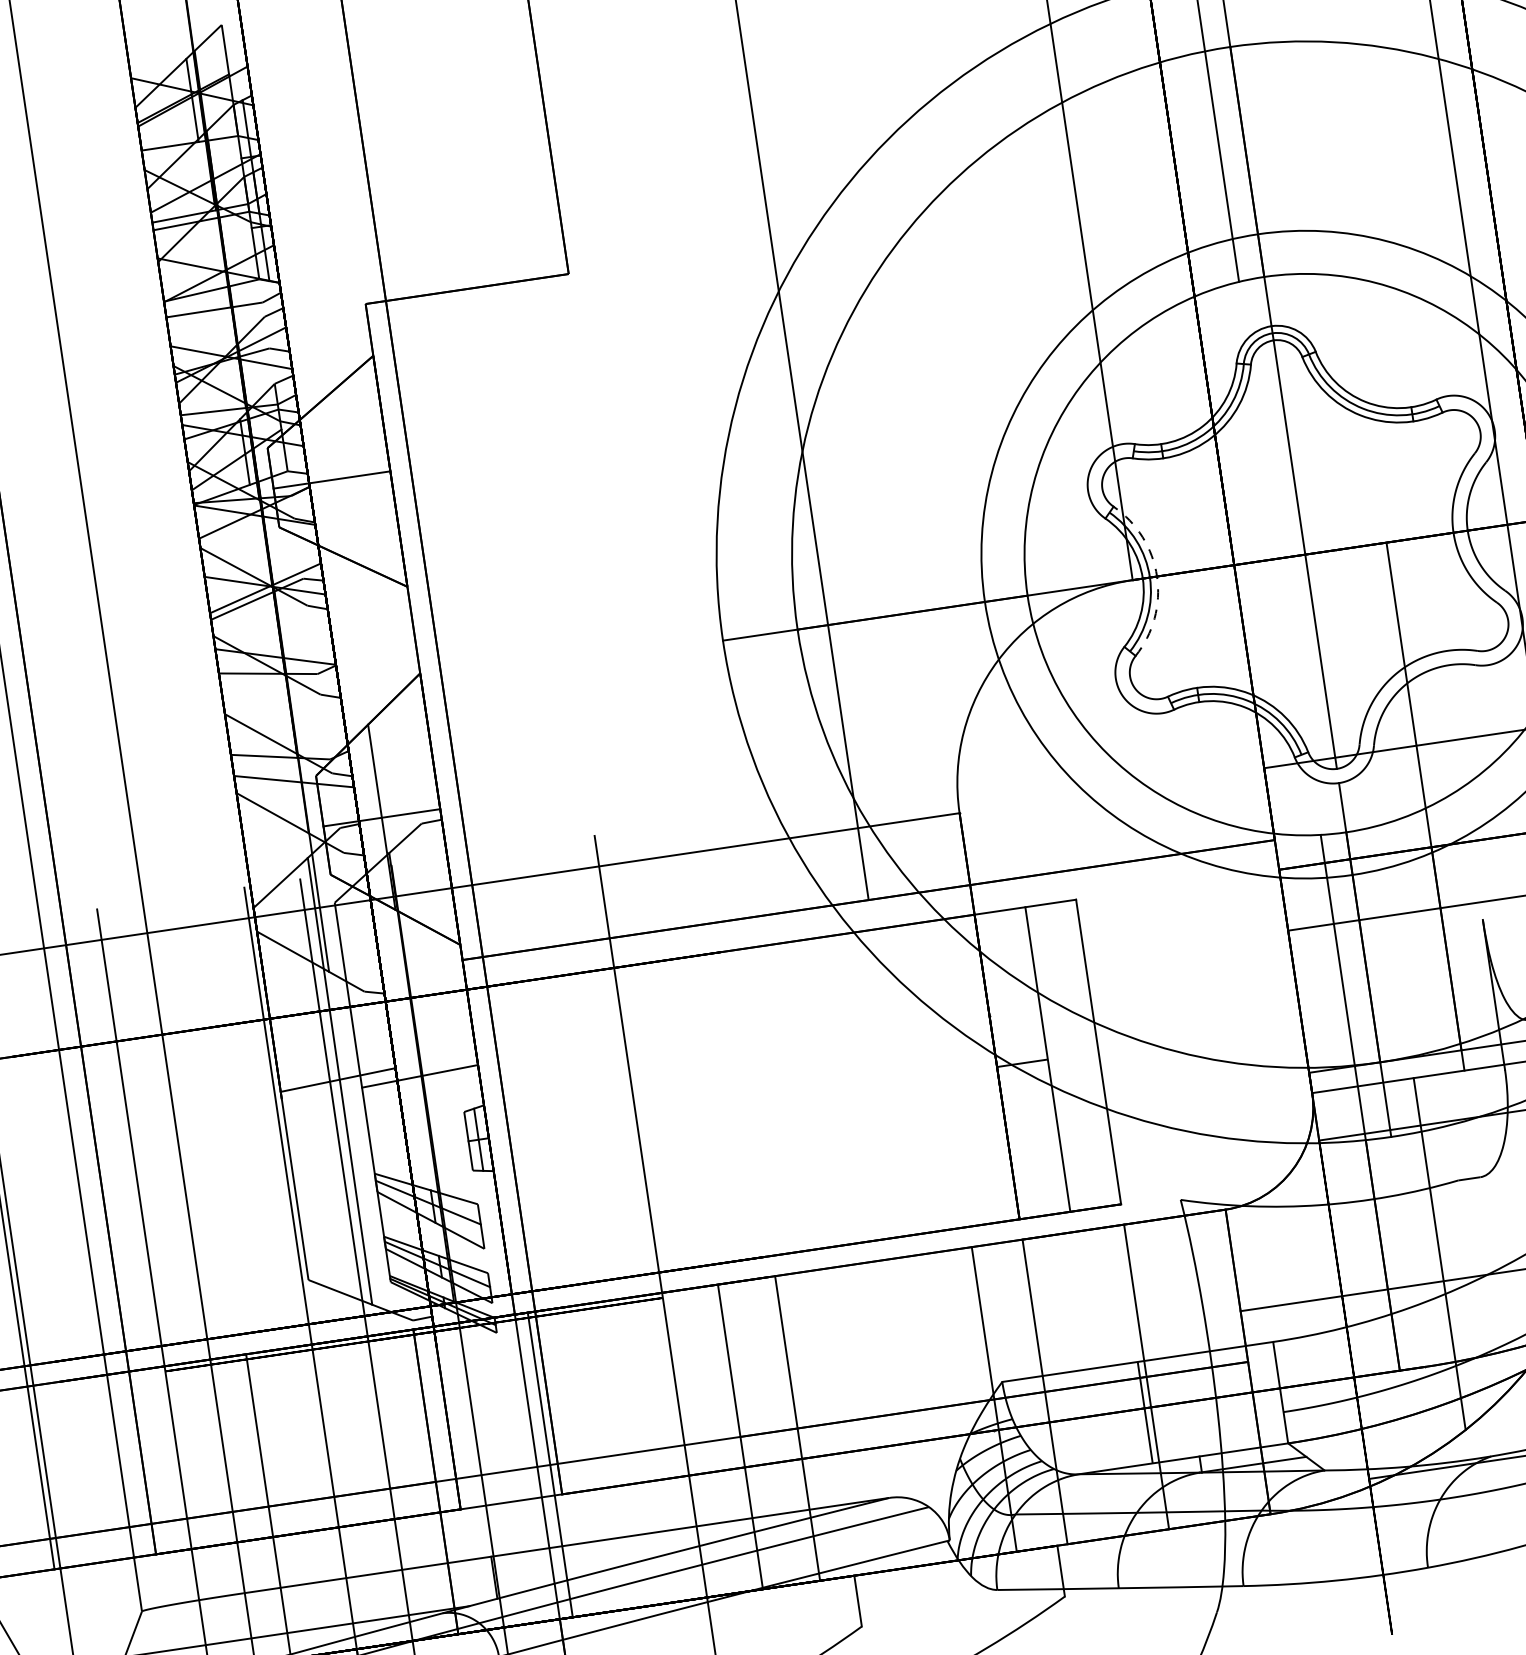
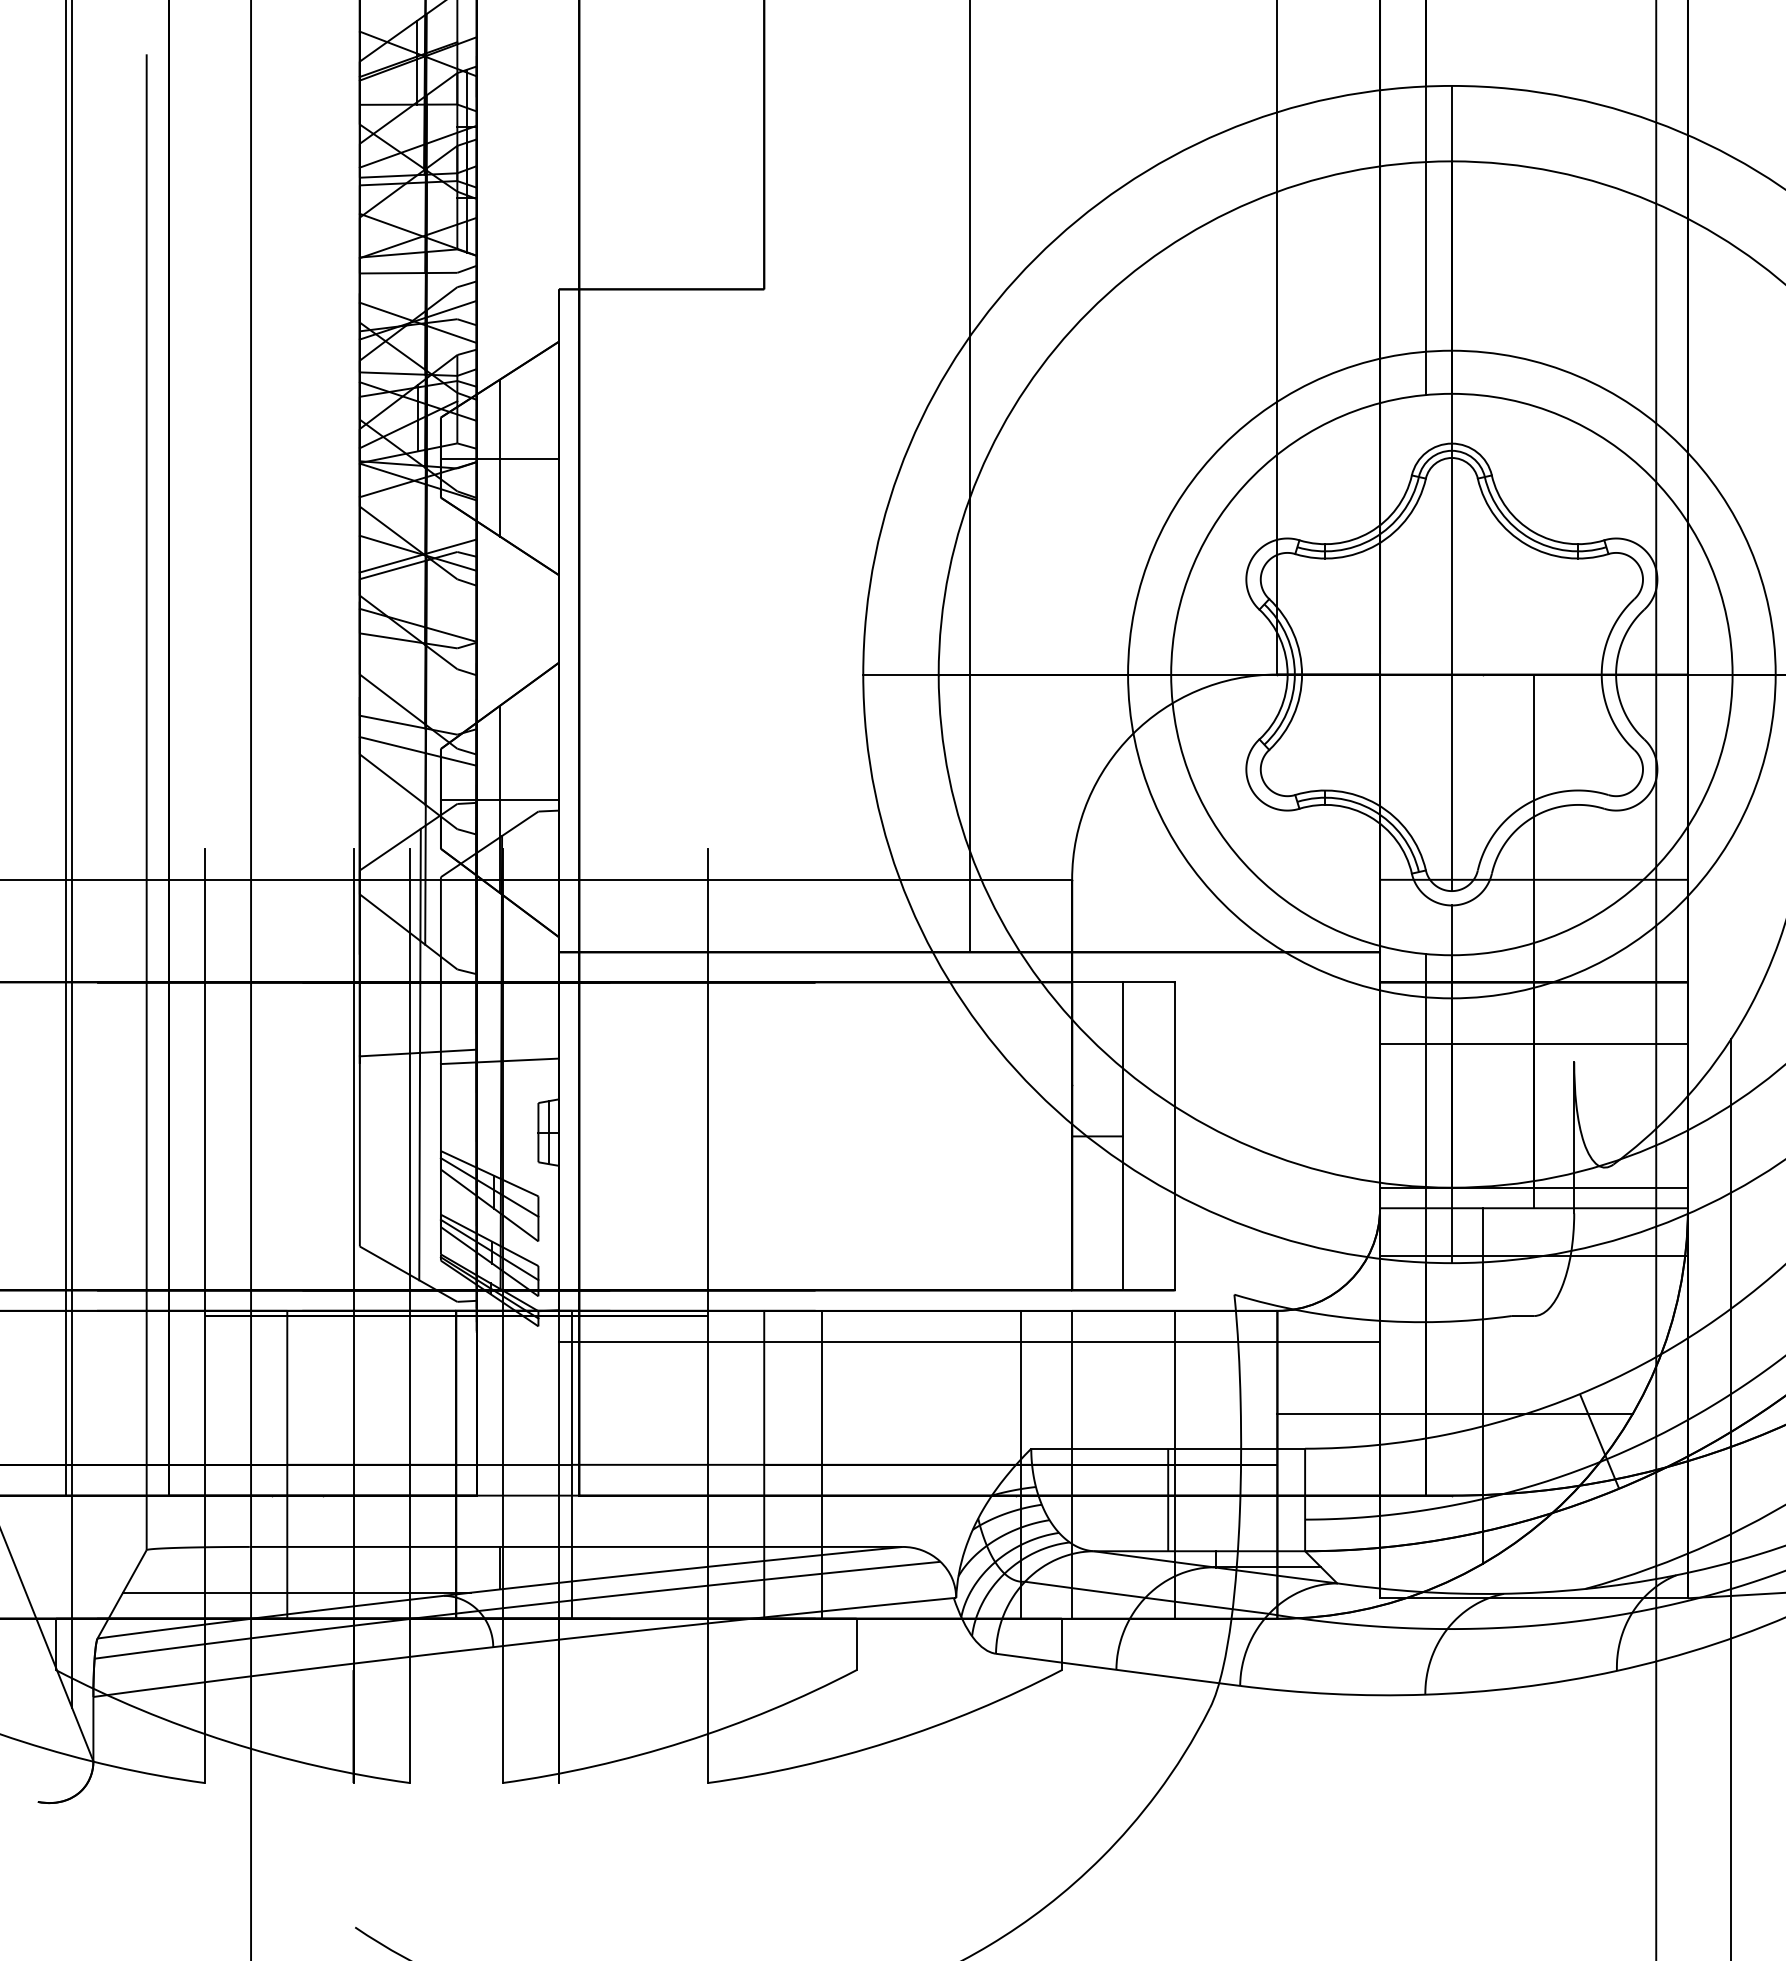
line: (331, 479) -> (499, 457), added
arc: (1157, 576) -> (1302, 674), dashed -> solid
line: (925, 1284) -> (969, 1341), added

